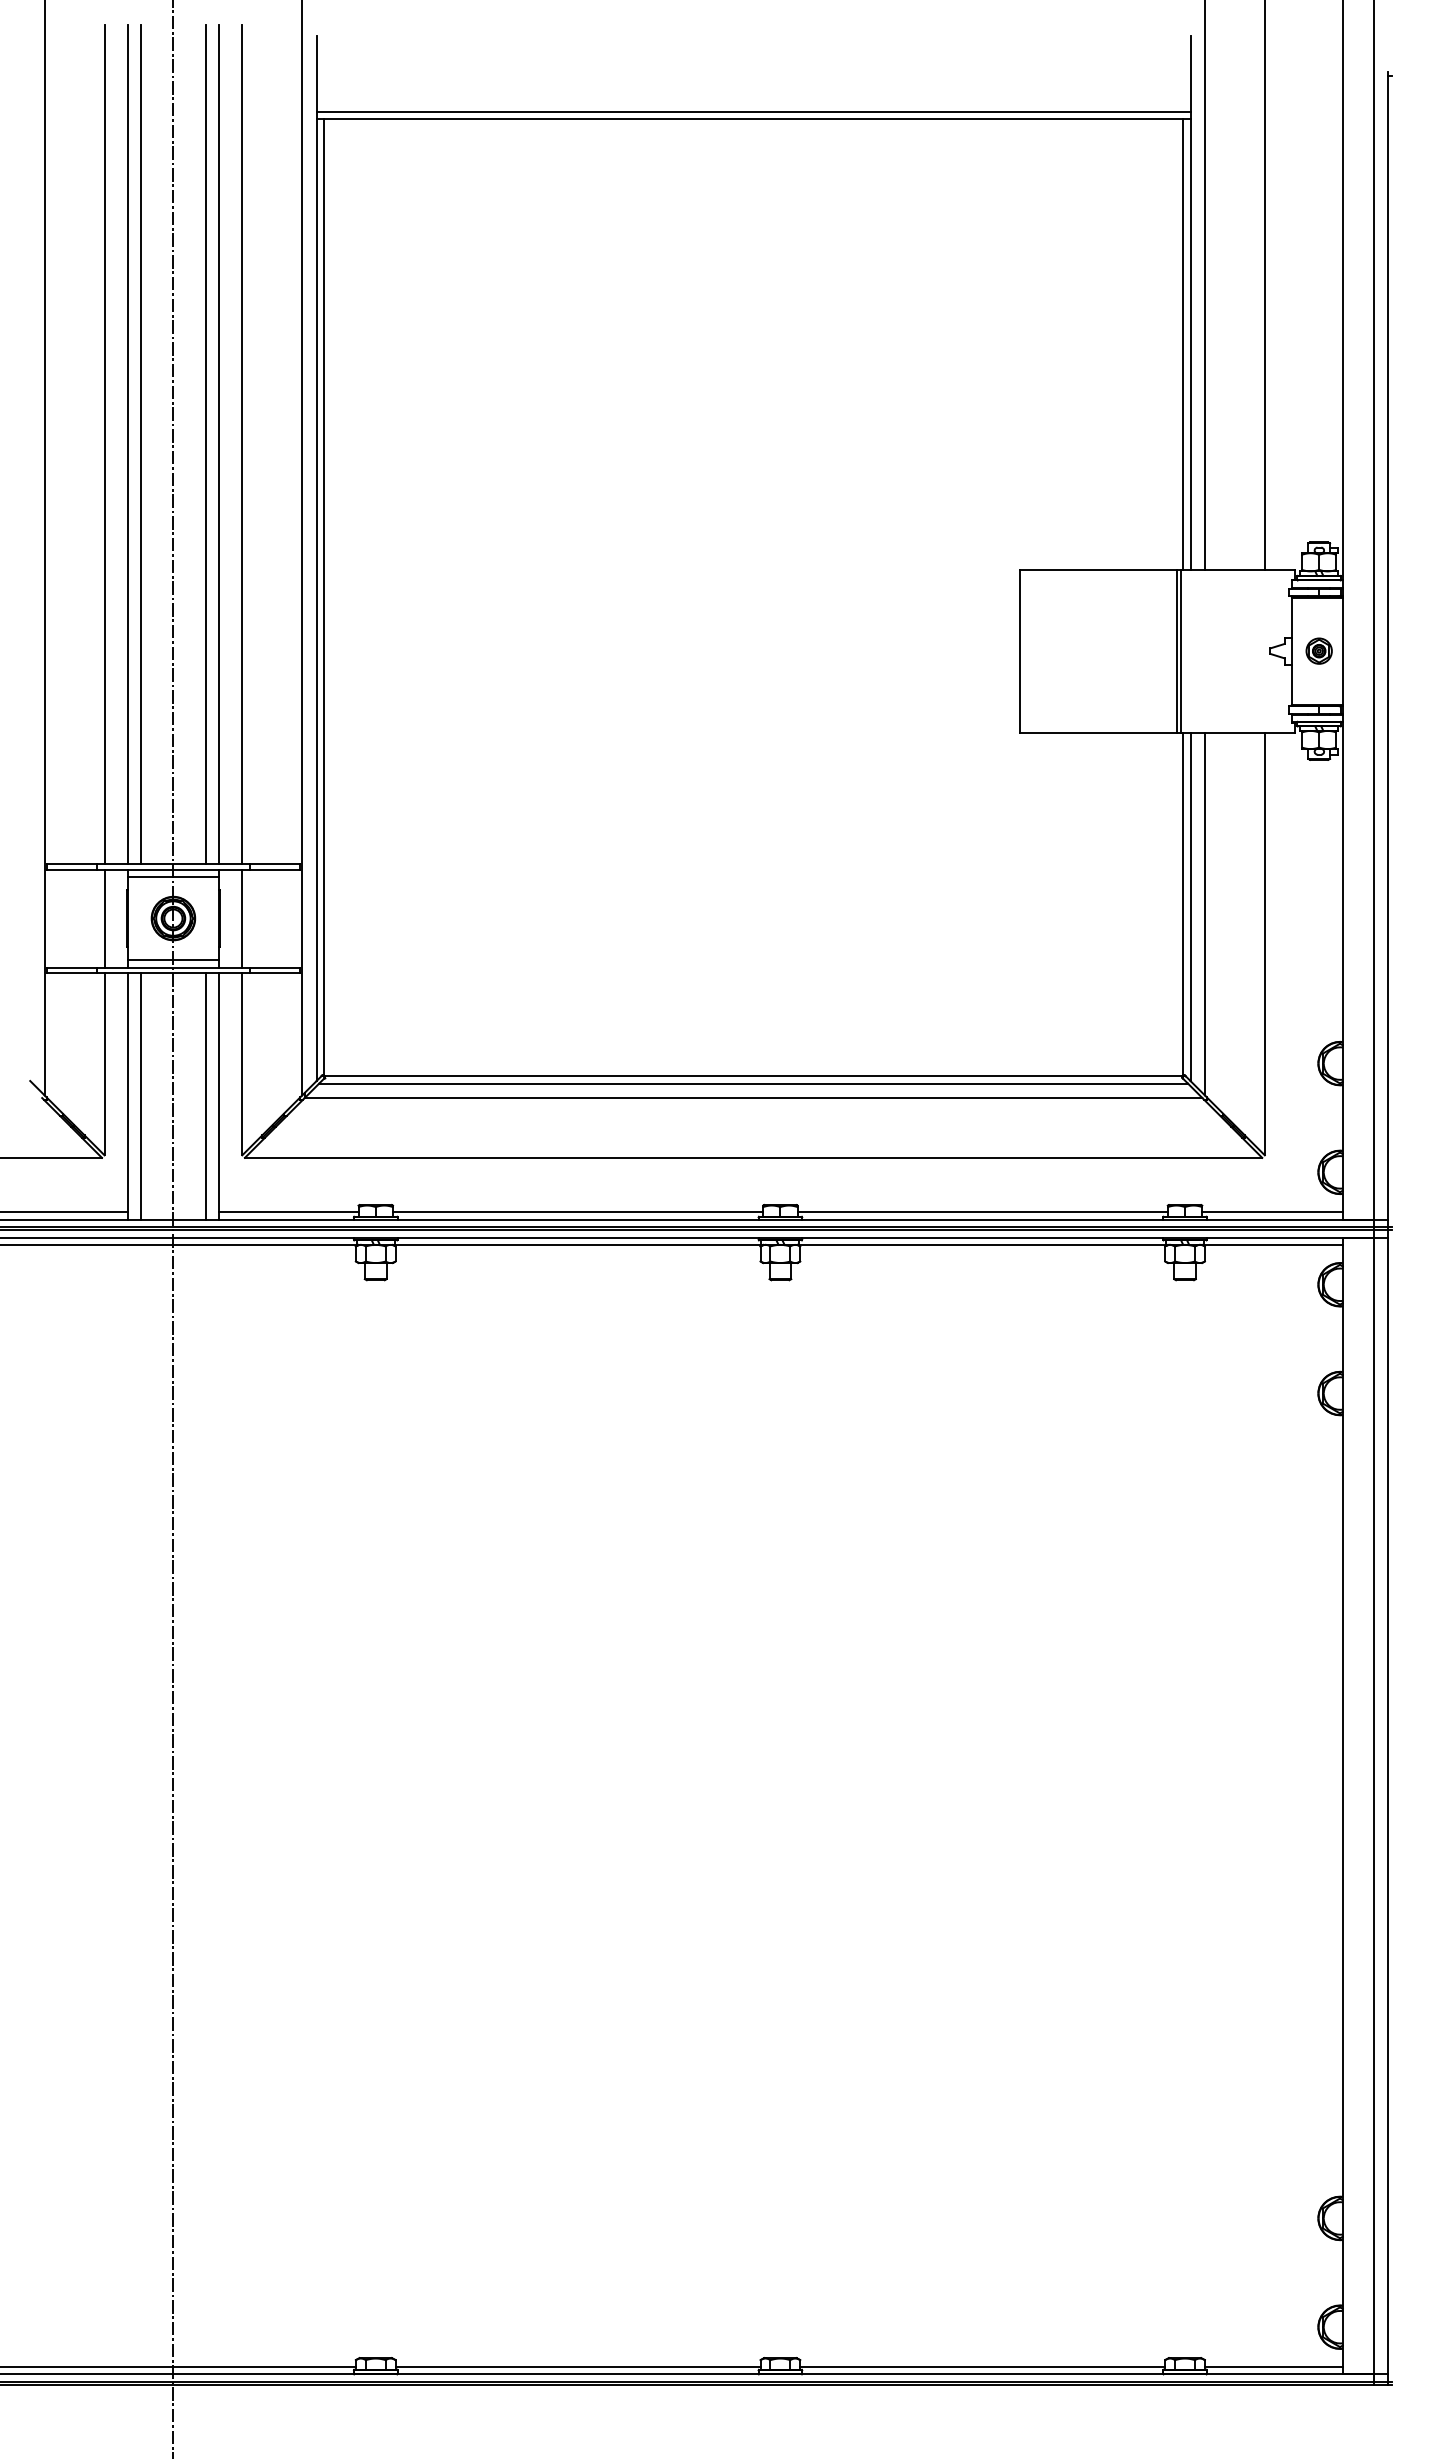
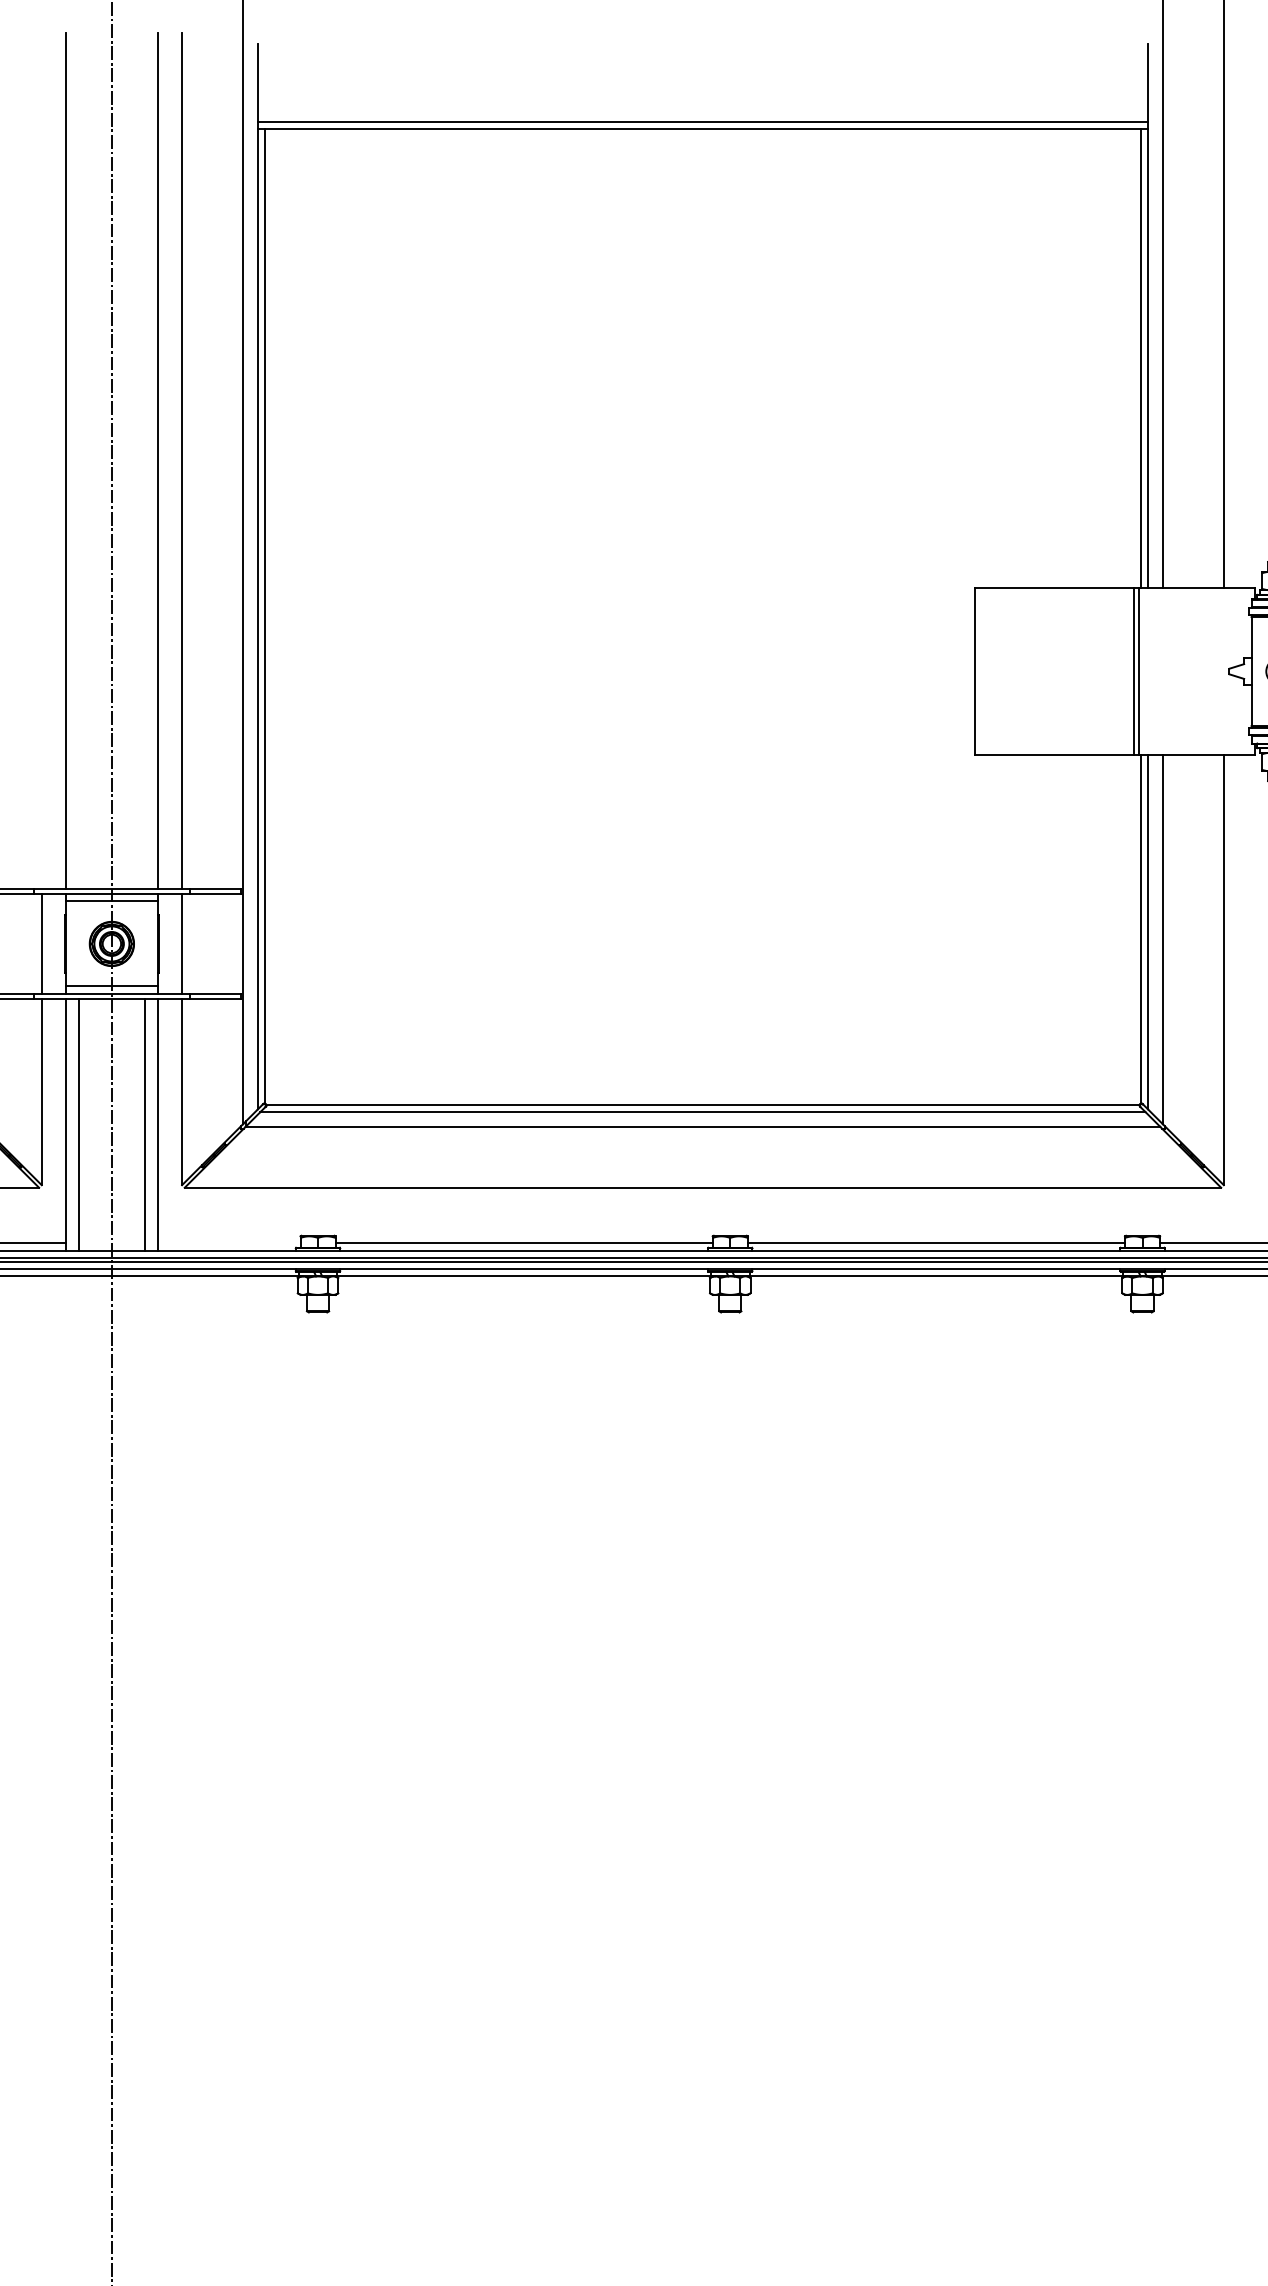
line: (104, 444) -> (41, 460), removed
line: (140, 444) -> (78, 460), removed
line: (206, 444) -> (145, 460), removed
line: (288, 1212) -> (229, 1243), removed

